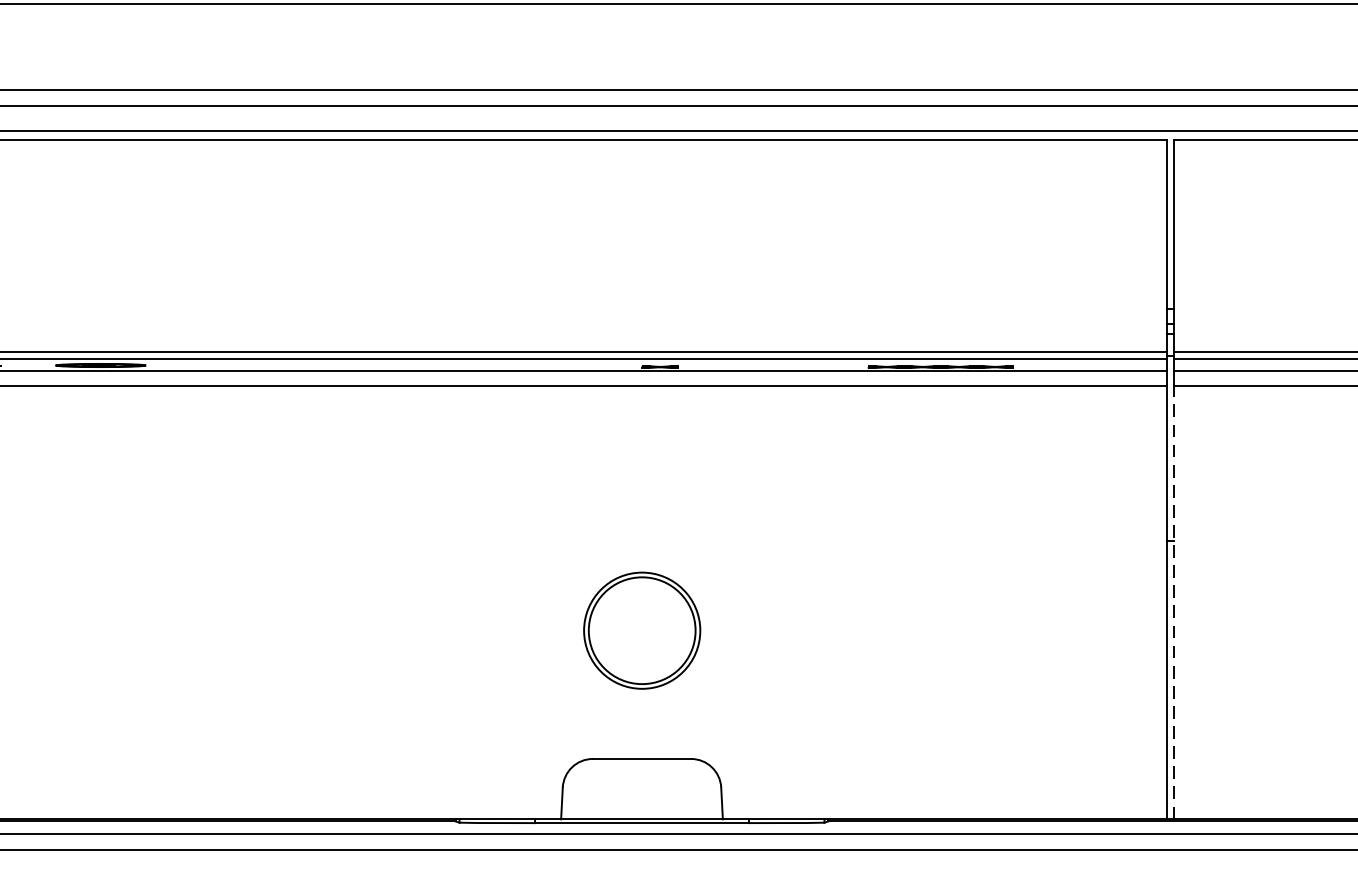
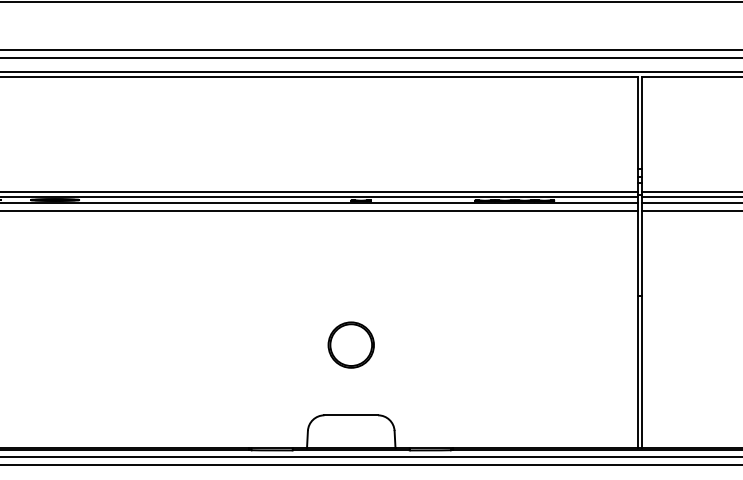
line: (1174, 602) -> (642, 329), dashed -> solid
part: (640, 629) -> (350, 344), size x0.71

